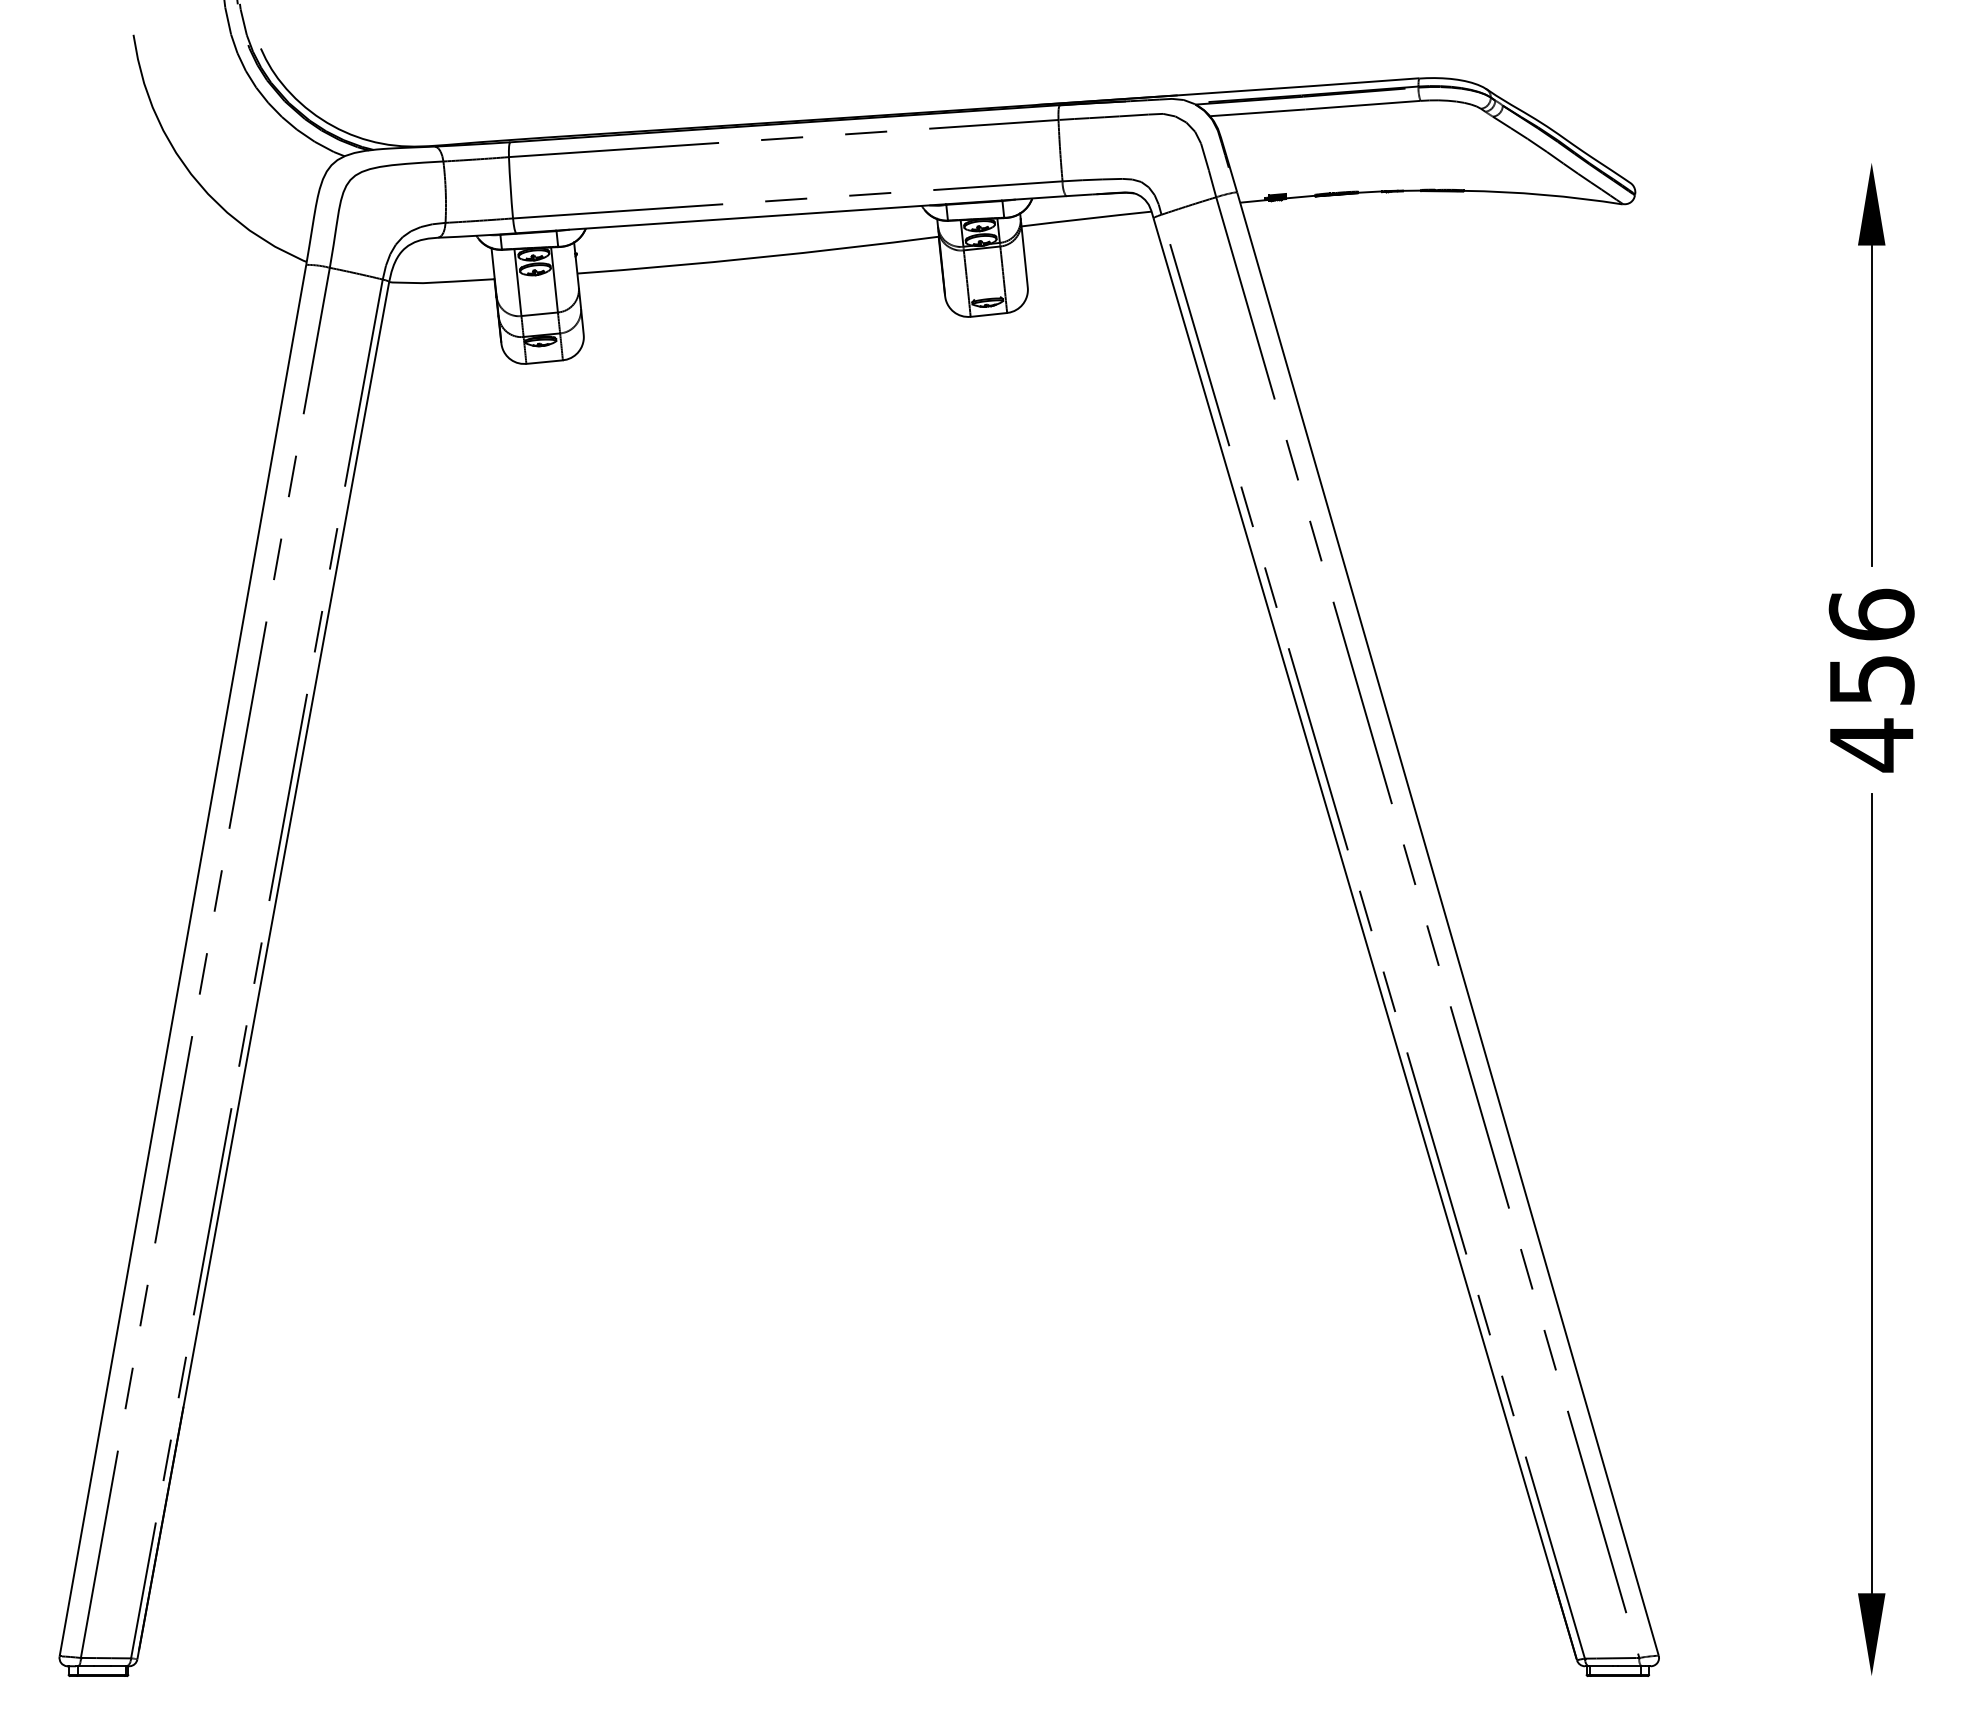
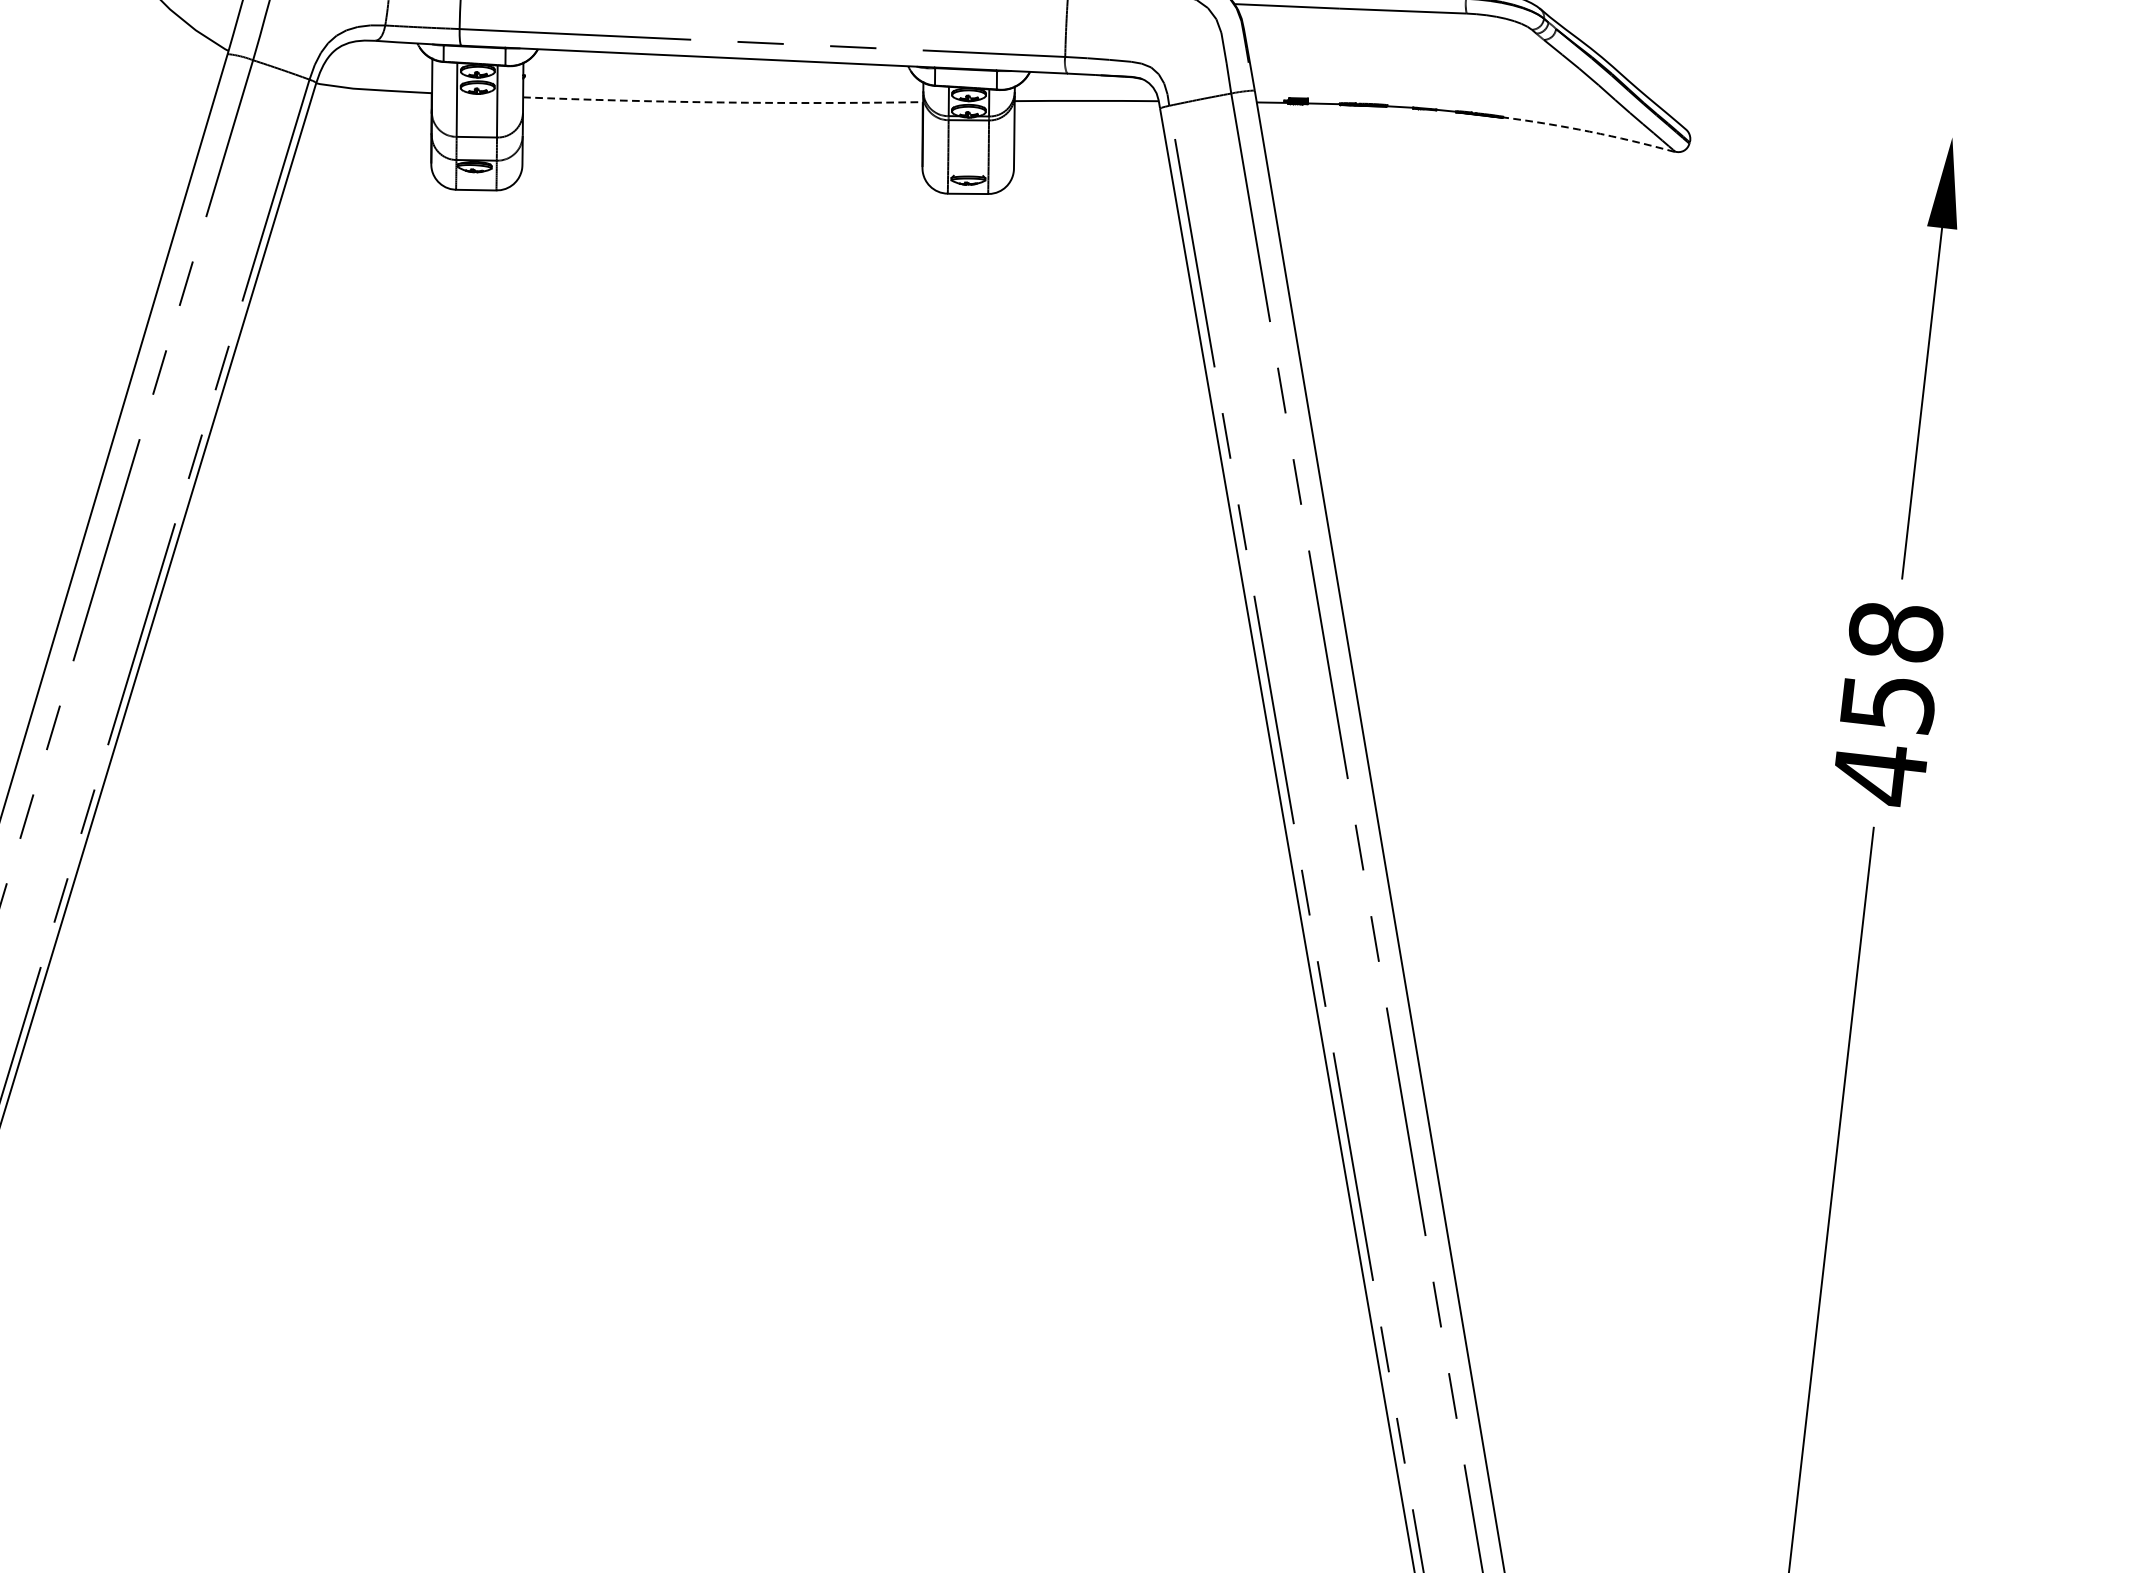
arc: (1543, 194) -> (1589, 131), solid -> dashed
arc: (758, 257) -> (723, 102), solid -> dashed
text: (1871, 614) -> (1895, 631), 456 -> 458

